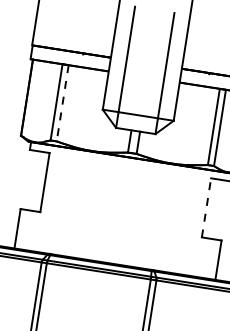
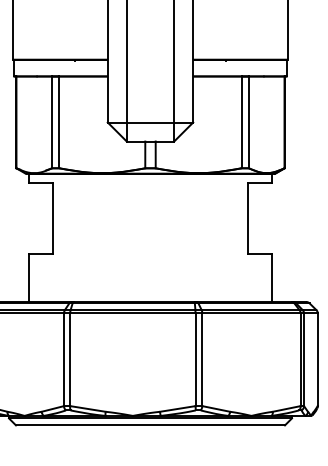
line: (62, 103) -> (59, 122), dashed -> solid
line: (206, 207) -> (247, 218), dashed -> solid

